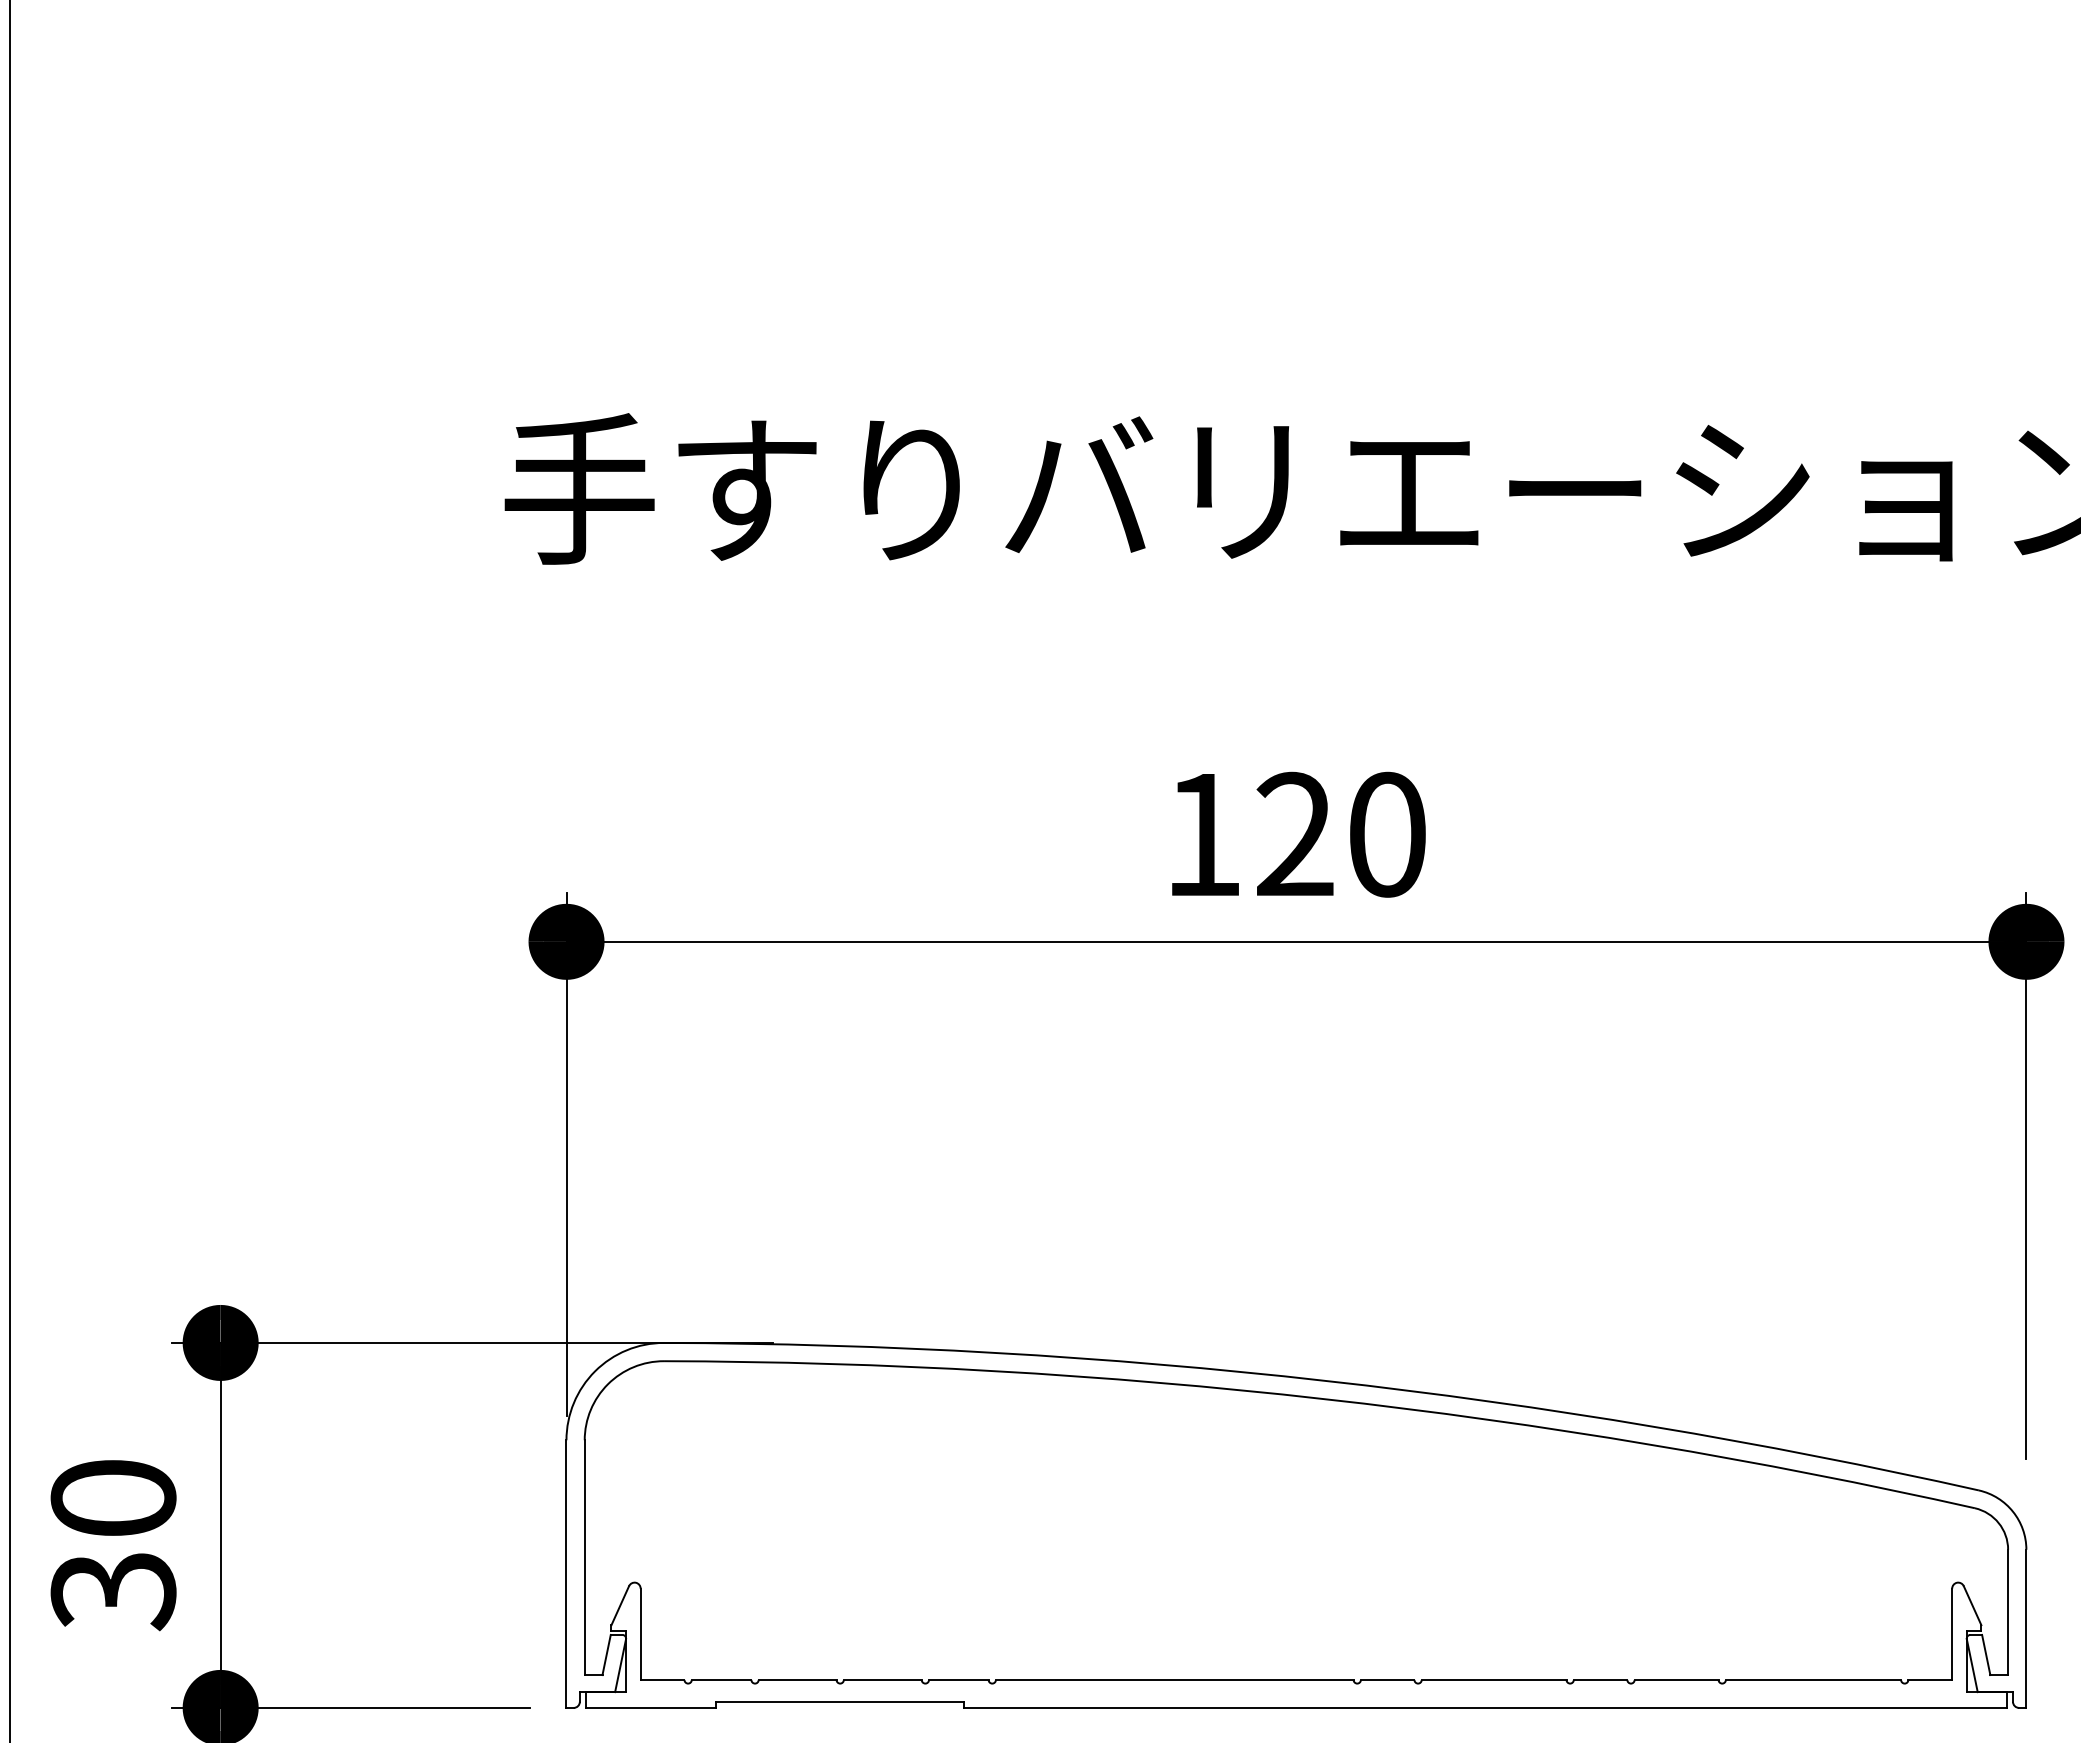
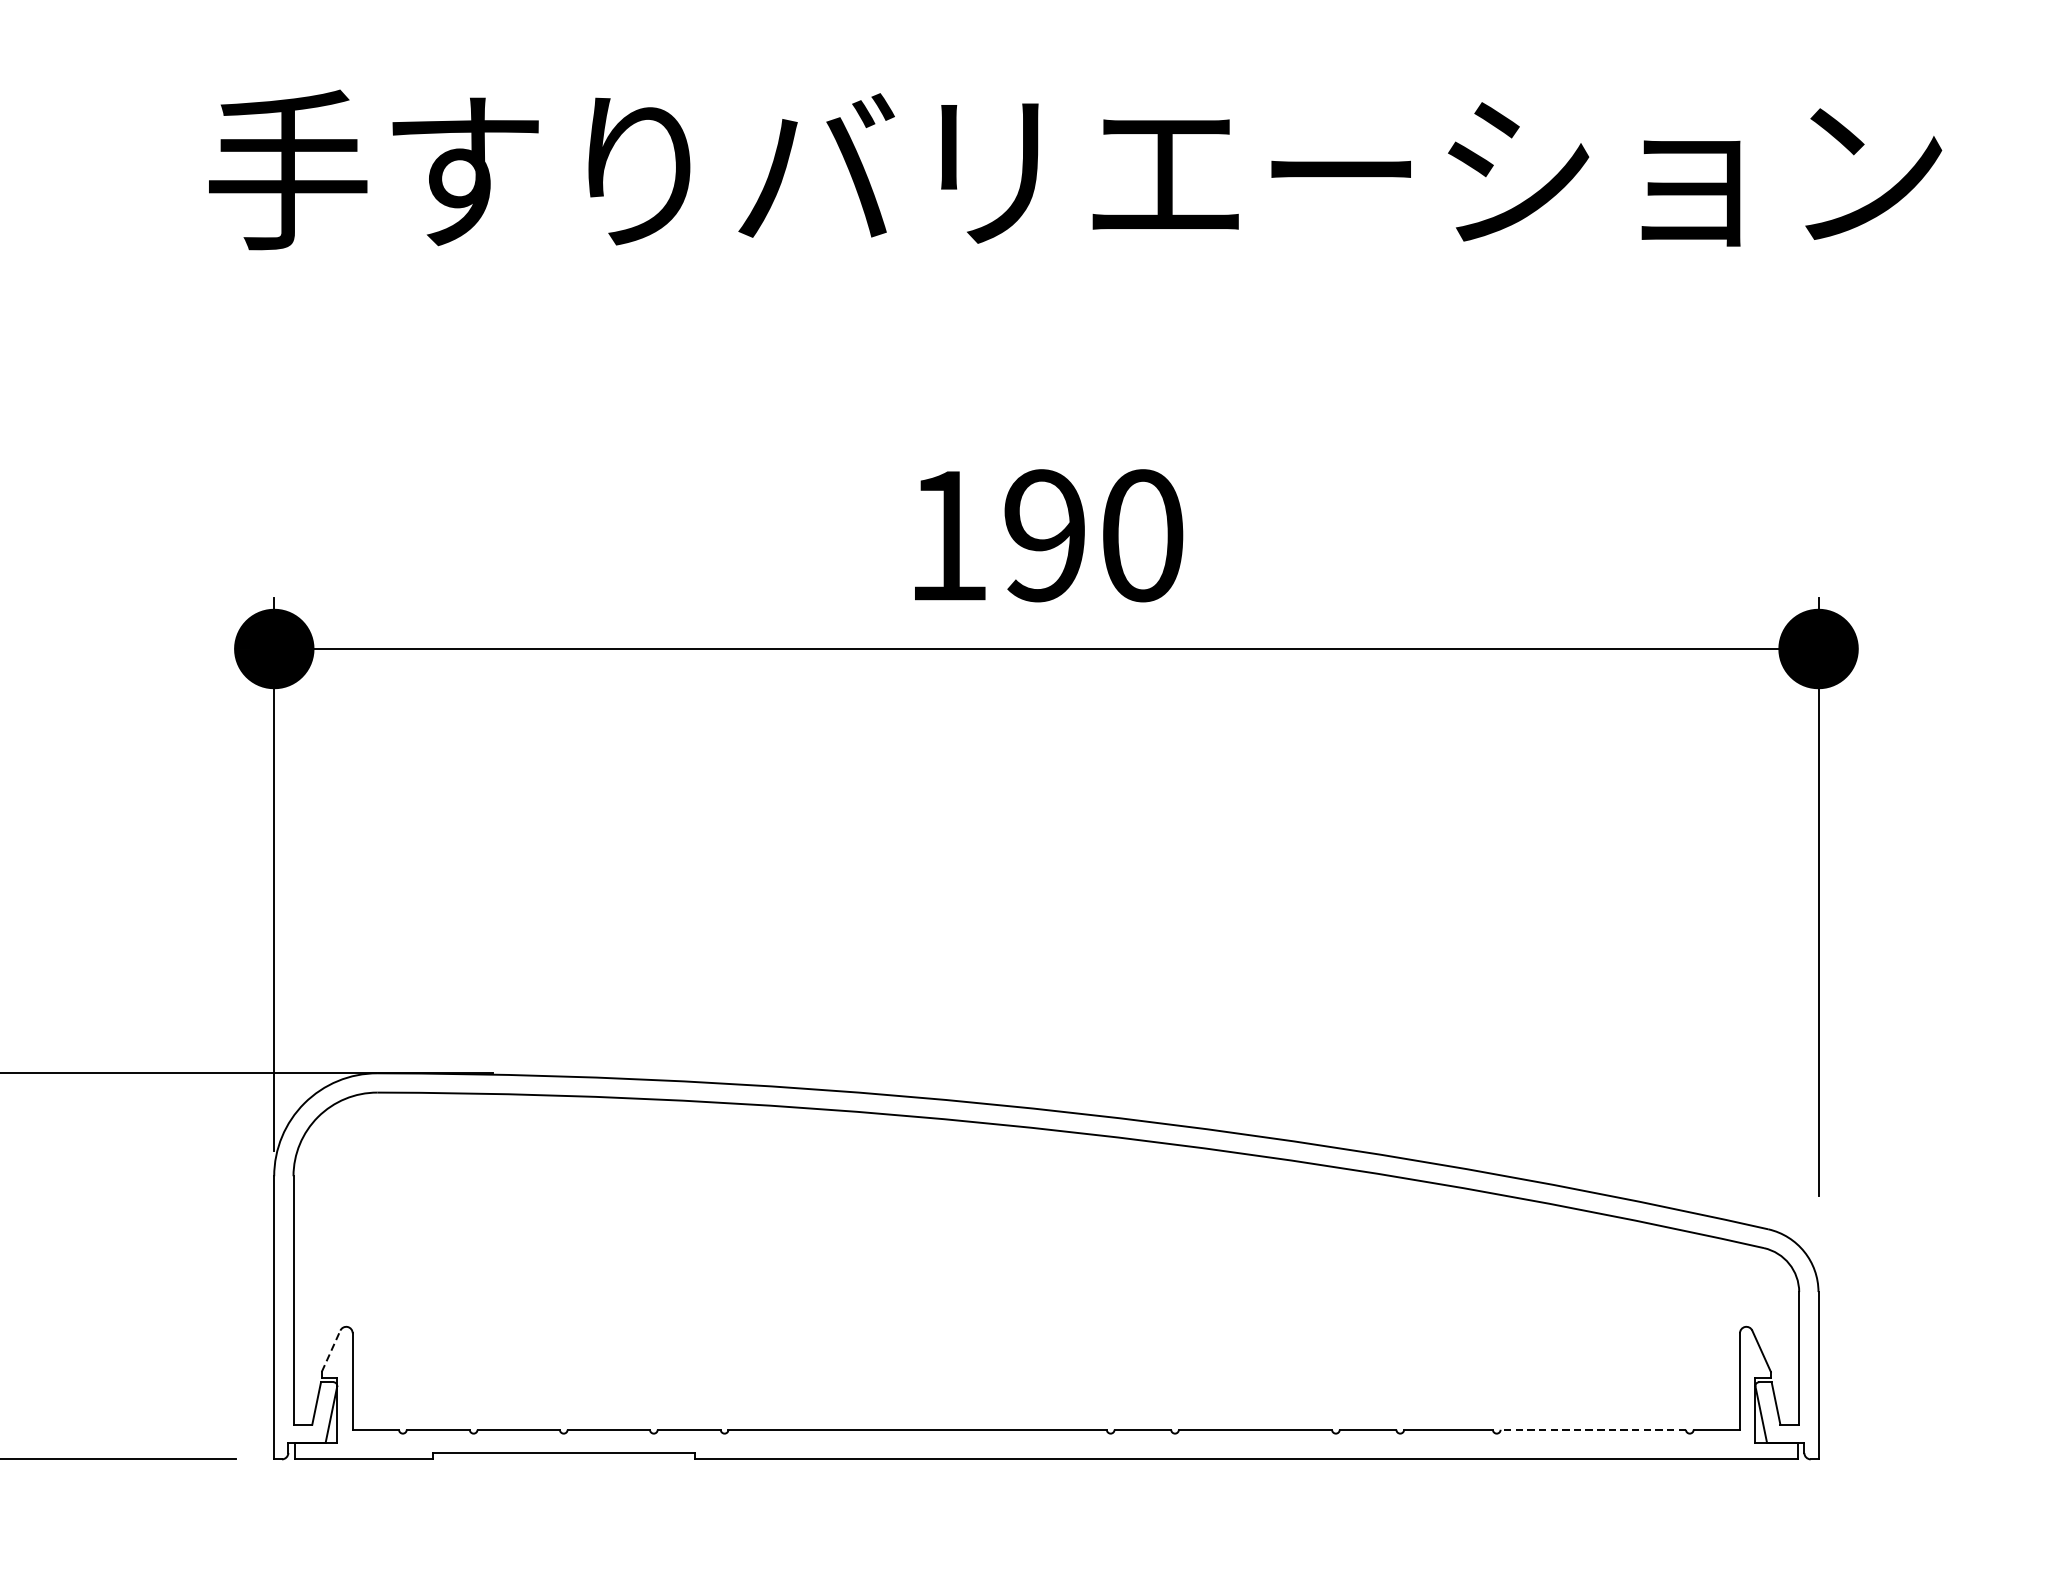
text: (1294, 834) -> (1044, 535), 120 -> 190
line: (620, 1605) -> (331, 1351), solid -> dashed
line: (1813, 1679) -> (1593, 1429), solid -> dashed

